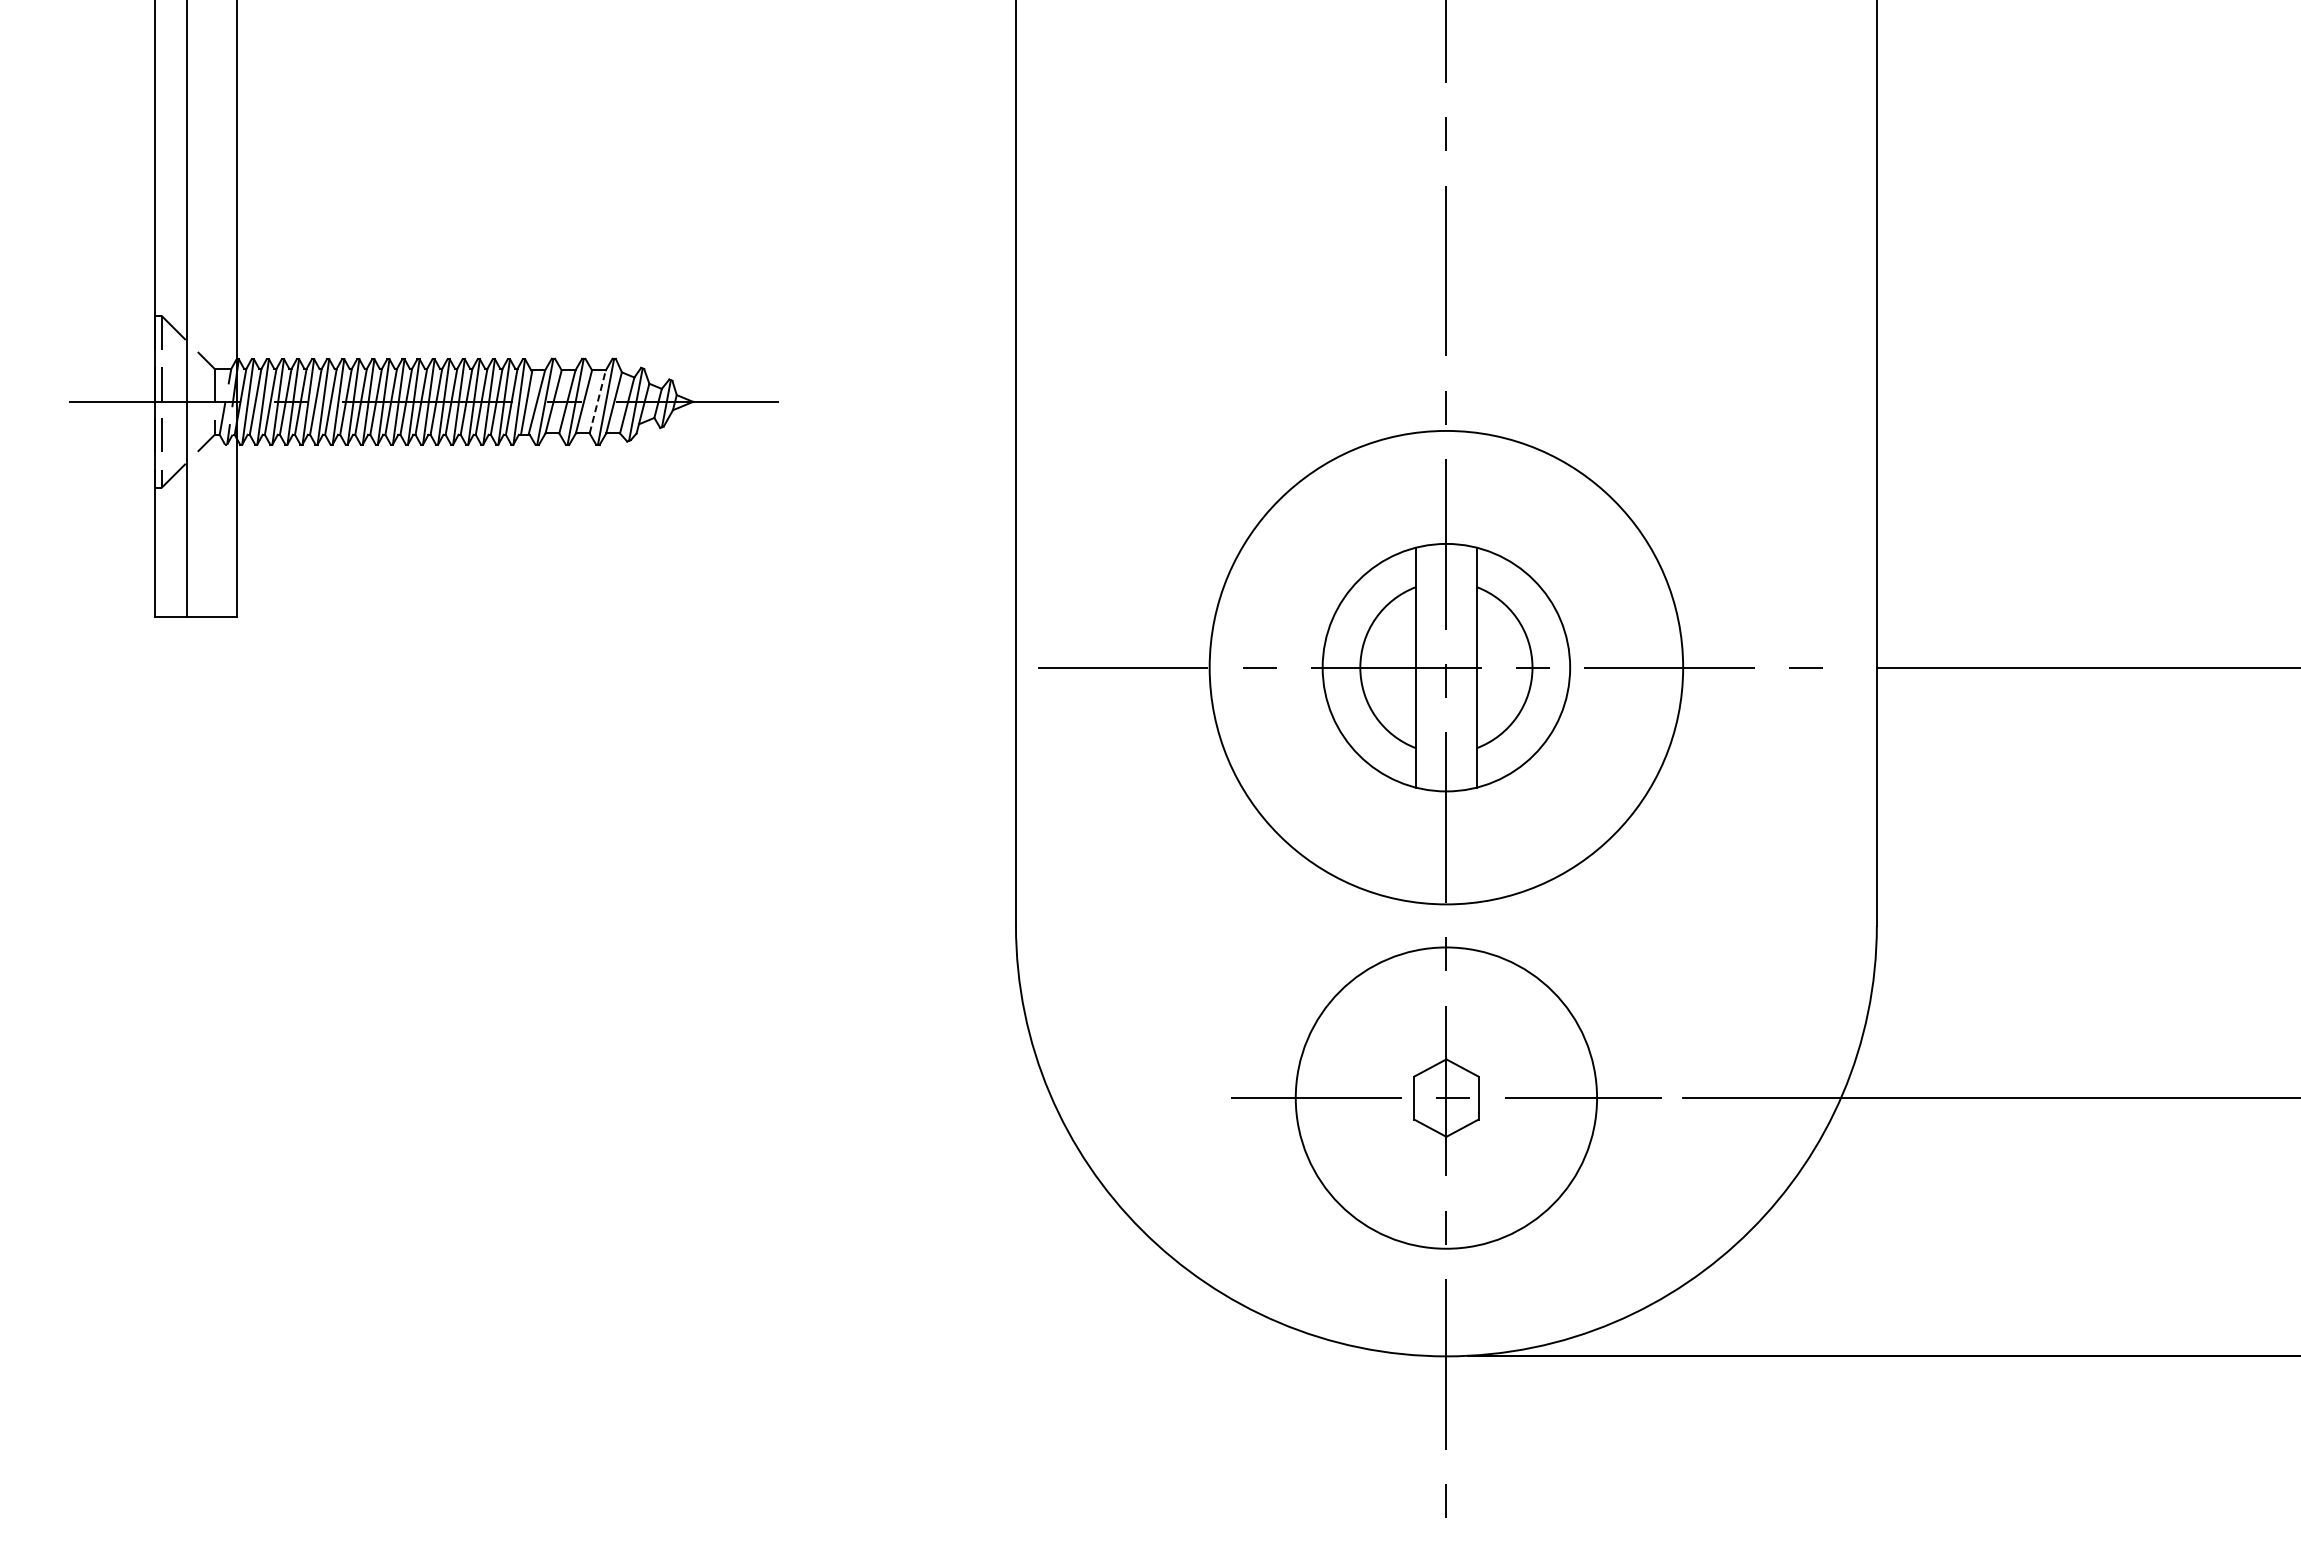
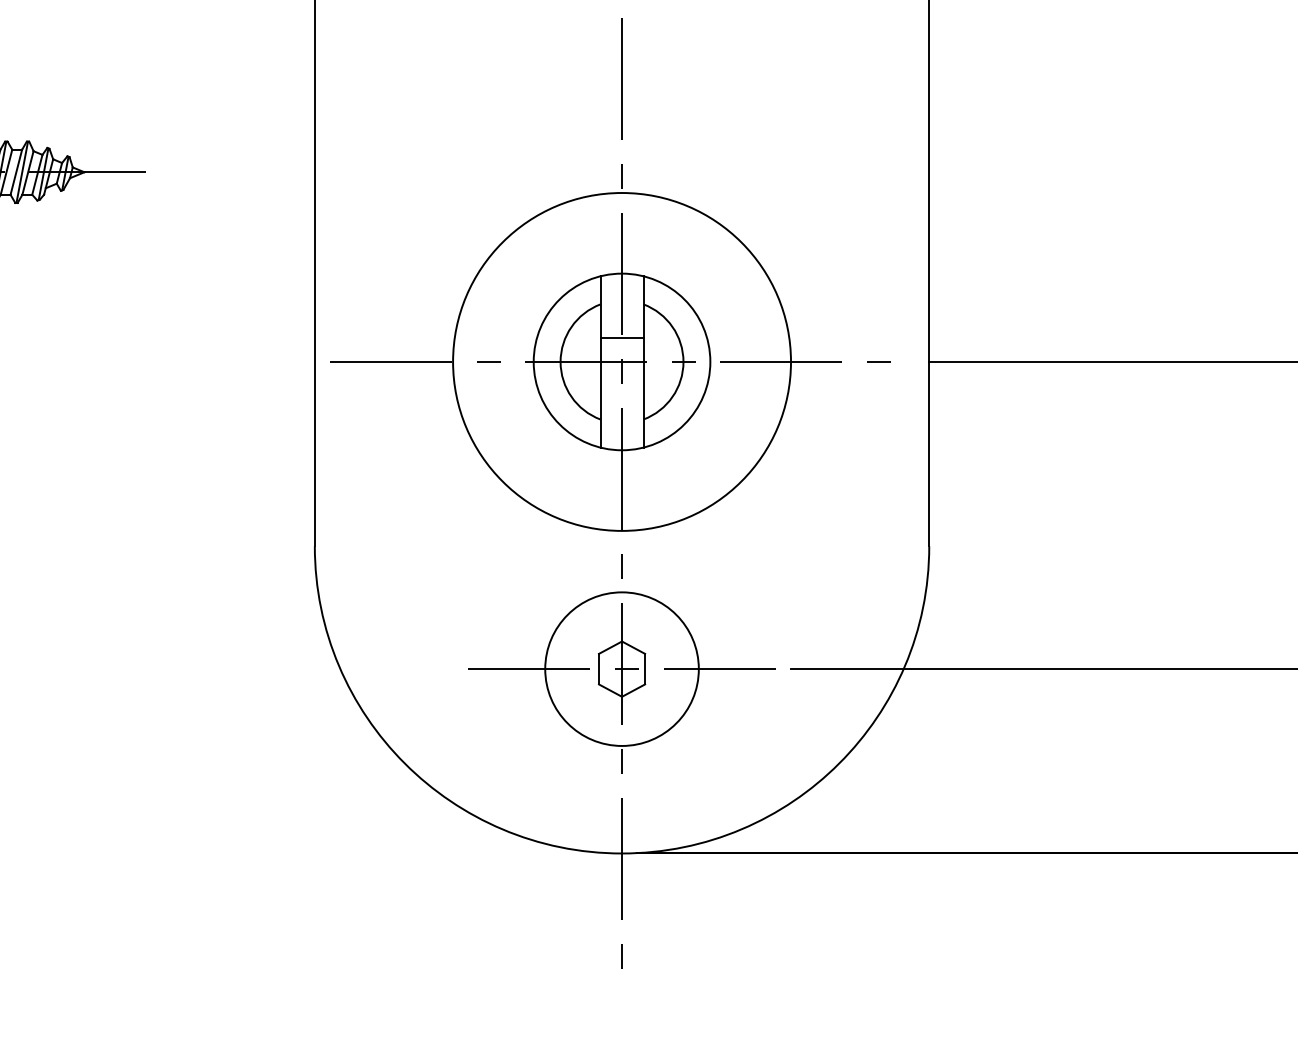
line: (597, 401) -> (16, 171), dashed -> solid
line: (1446, 634) -> (622, 338), added
circle: (1446, 1097) -> (622, 668), size x0.71

